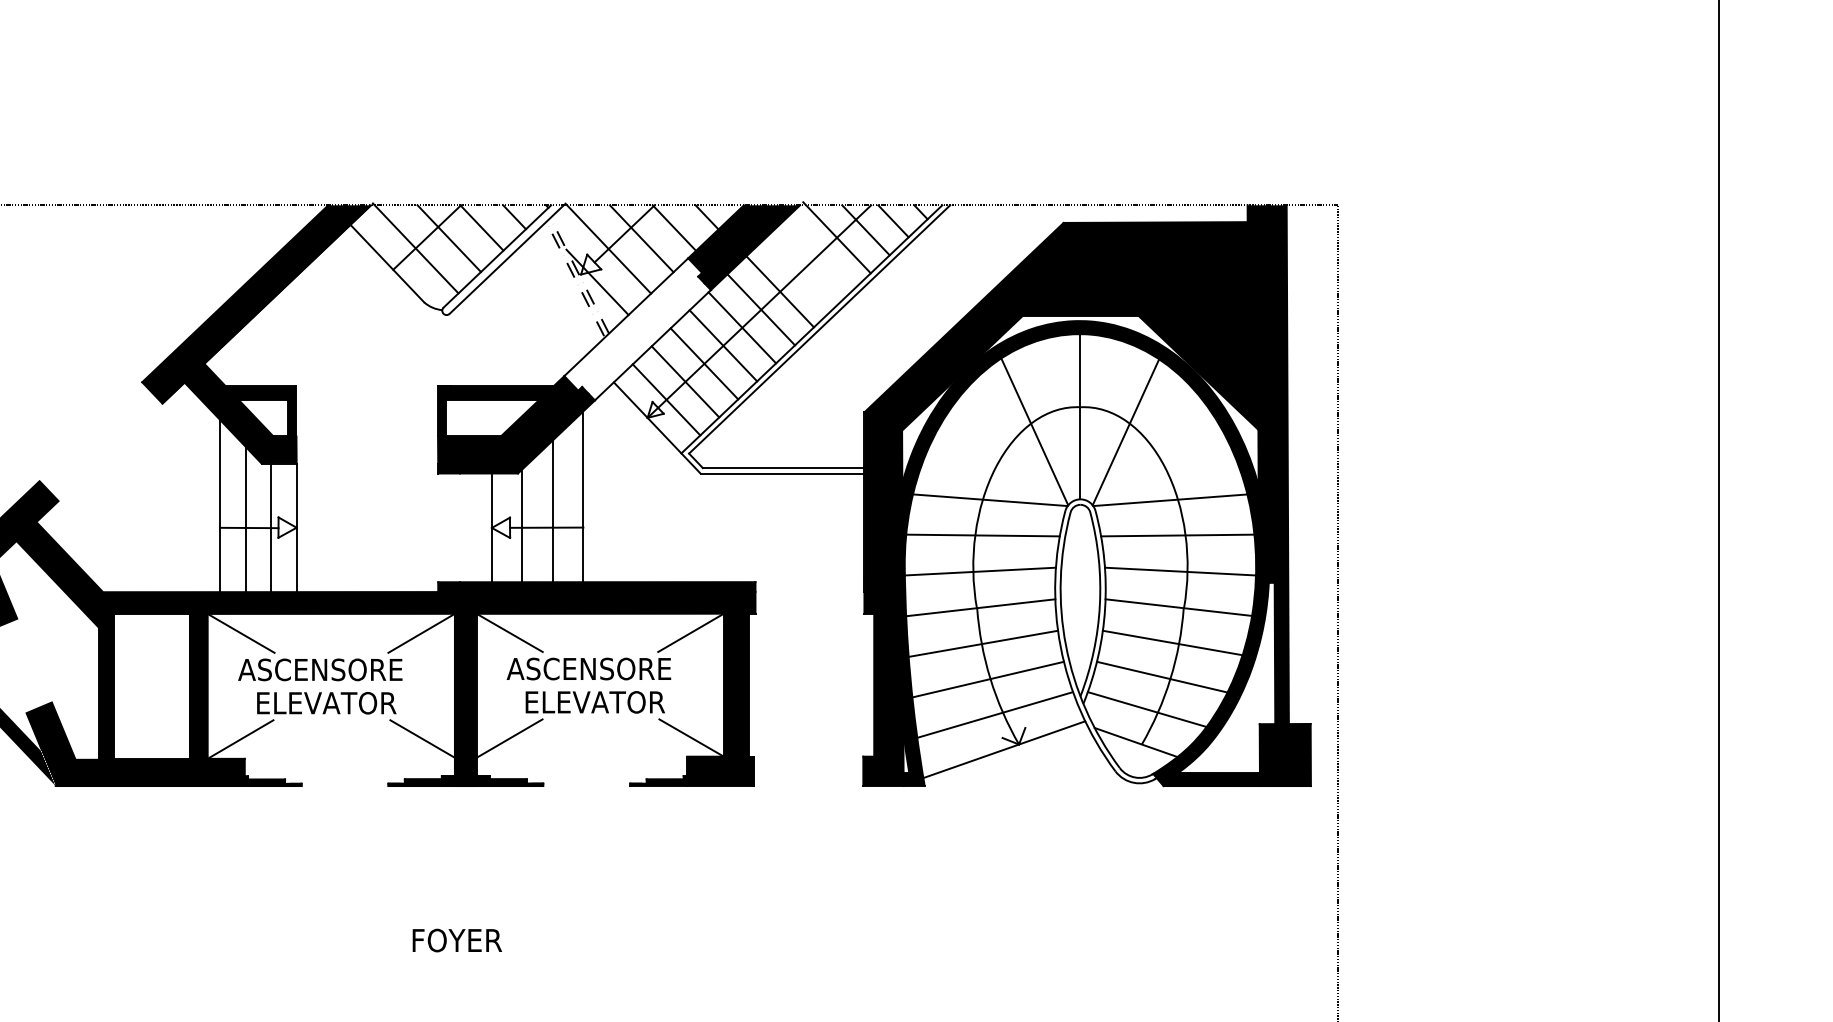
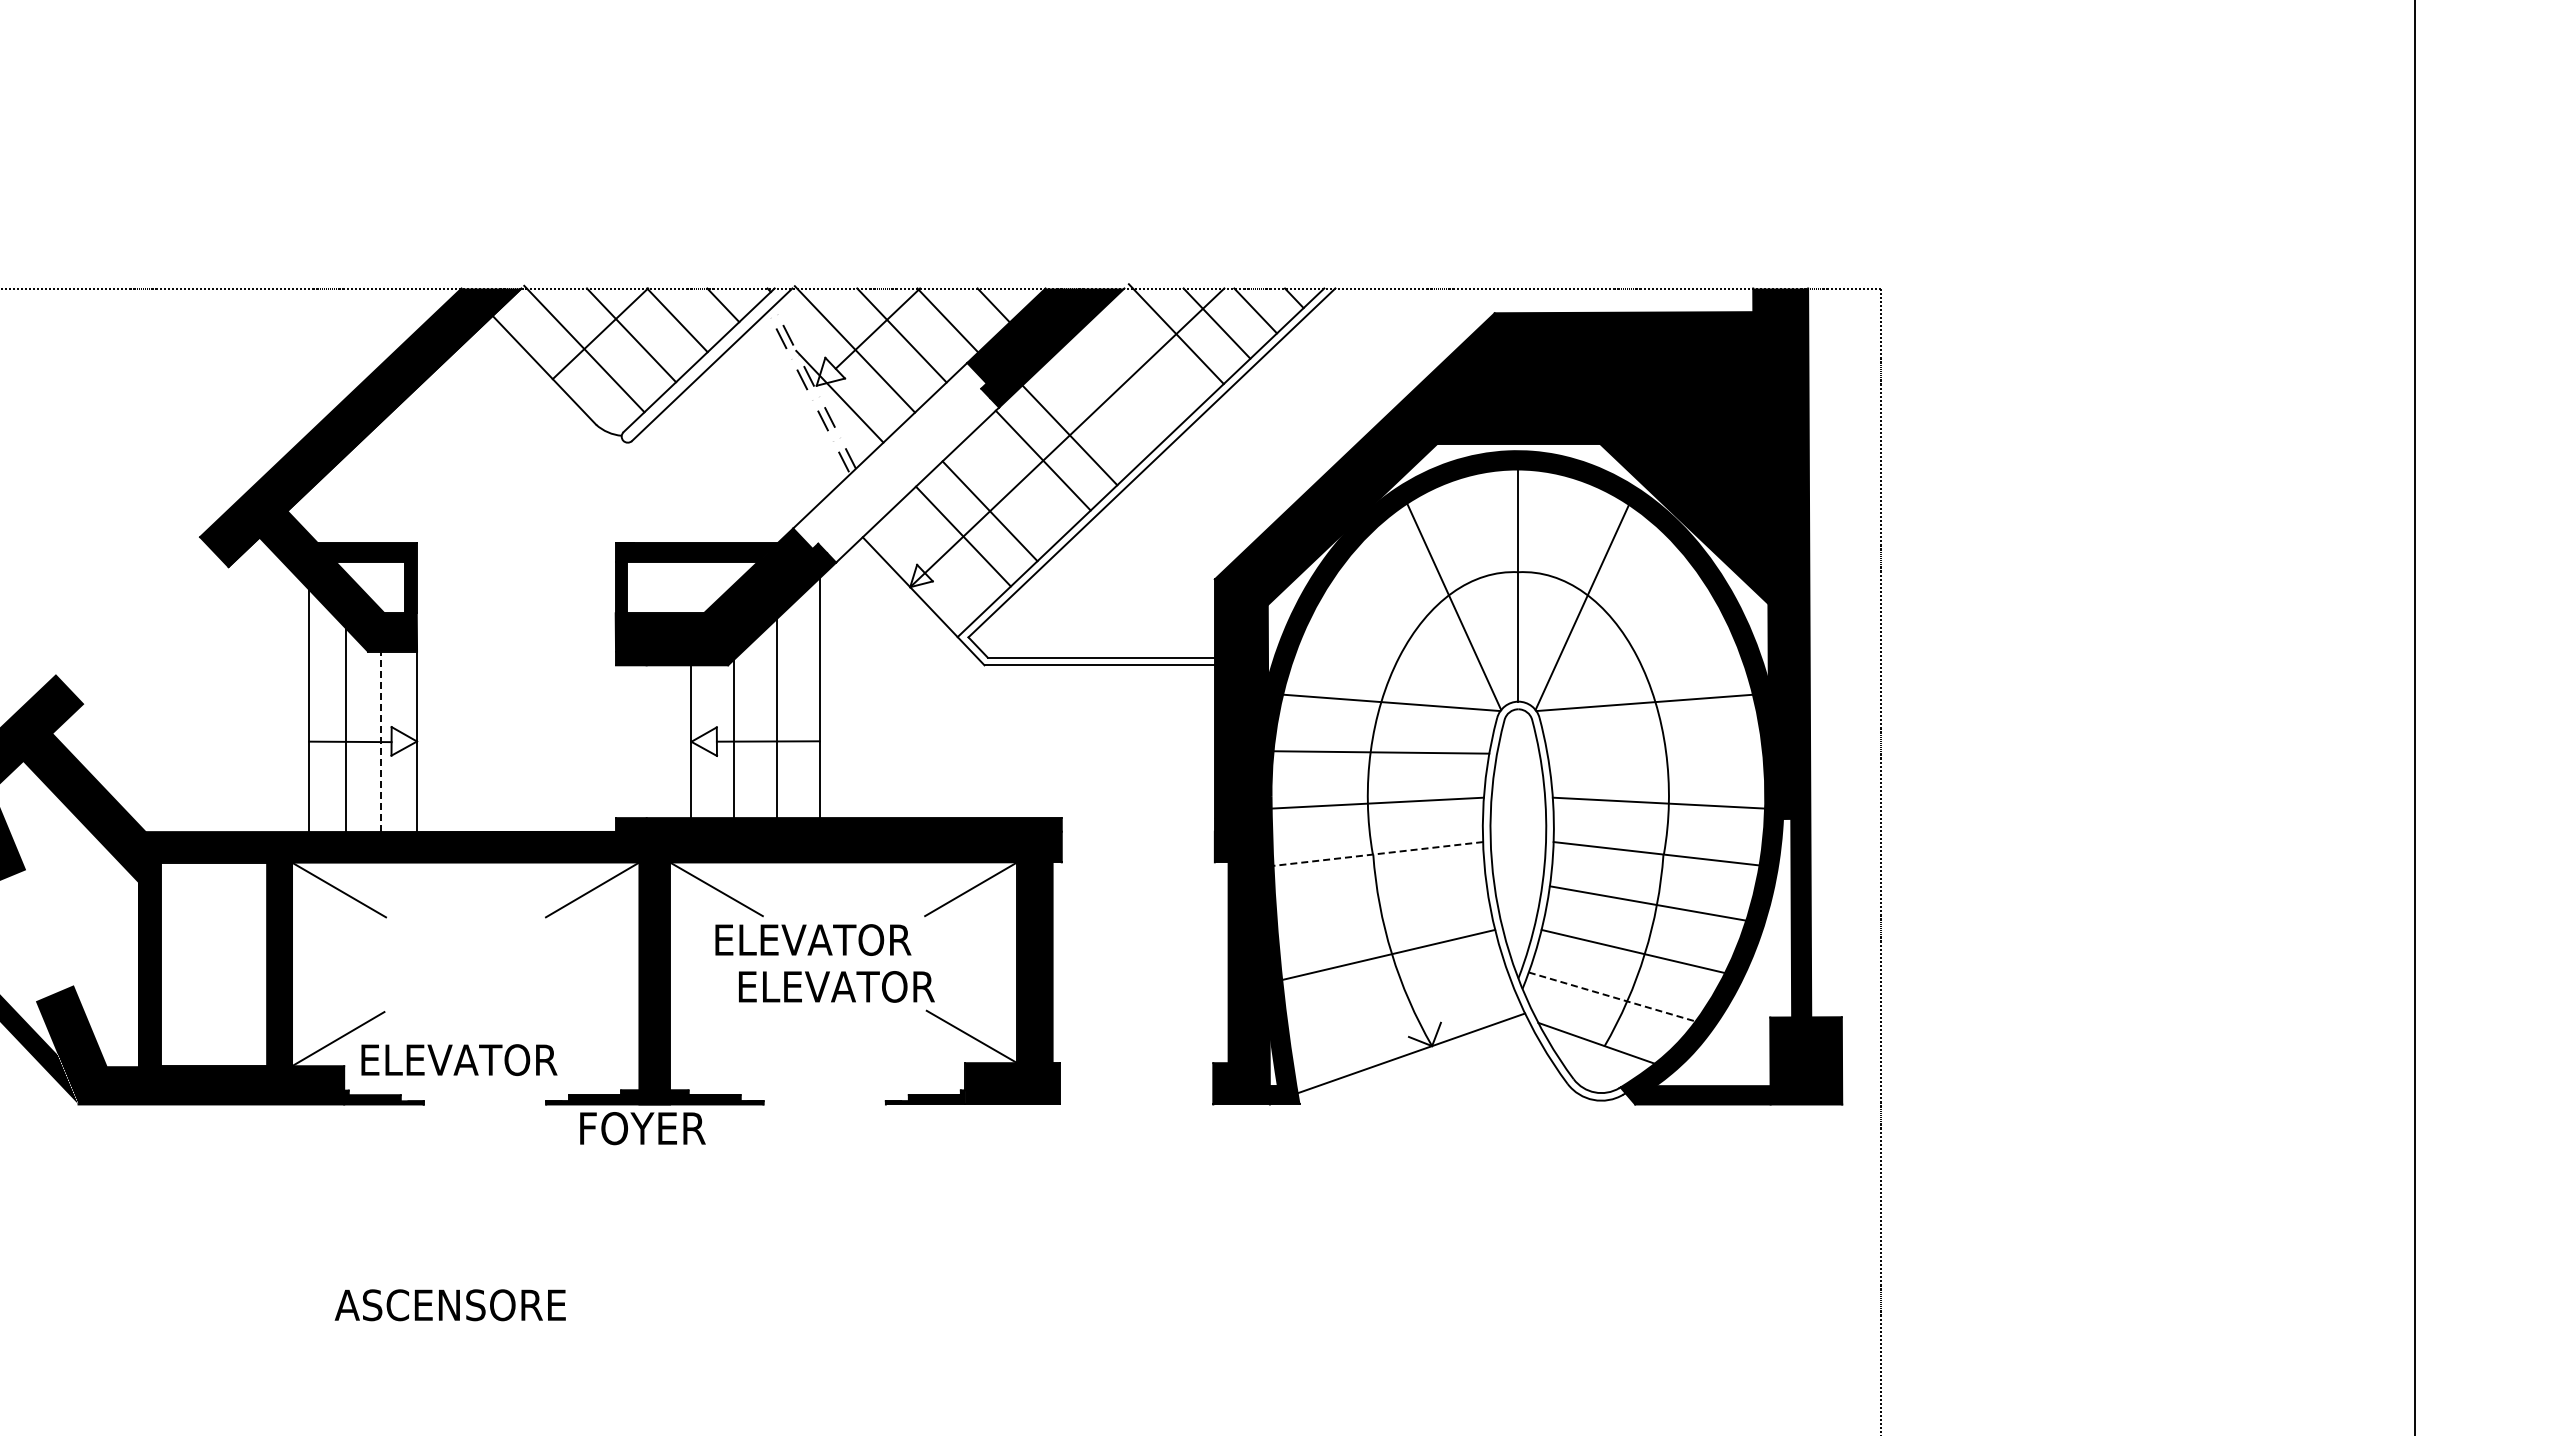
line: (780, 291) -> (1096, 409), removed
line: (723, 345) -> (1016, 485), removed
line: (666, 399) -> (936, 561), removed
line: (271, 527) -> (381, 741), solid -> dashed
line: (1177, 535) -> (1654, 752), removed
line: (980, 608) -> (1377, 854), solid -> dashed
line: (983, 643) -> (1381, 904), removed
text: (588, 668) -> (827, 939), ASCENSORE -> ELEVATOR
text: (319, 670) -> (449, 1305), moved
text: (326, 702) -> (459, 1059), moved
line: (1147, 709) -> (1612, 996), solid -> dashed
line: (994, 714) -> (1397, 1004), removed
line: (509, 738) -> (716, 1037), removed
line: (422, 739) -> (593, 1038), removed
text: (457, 940) -> (642, 1128), moved

